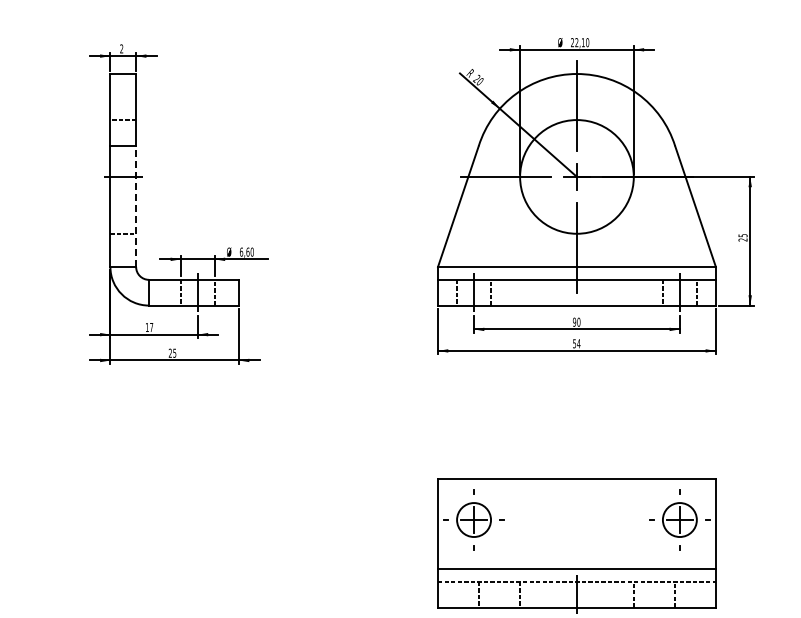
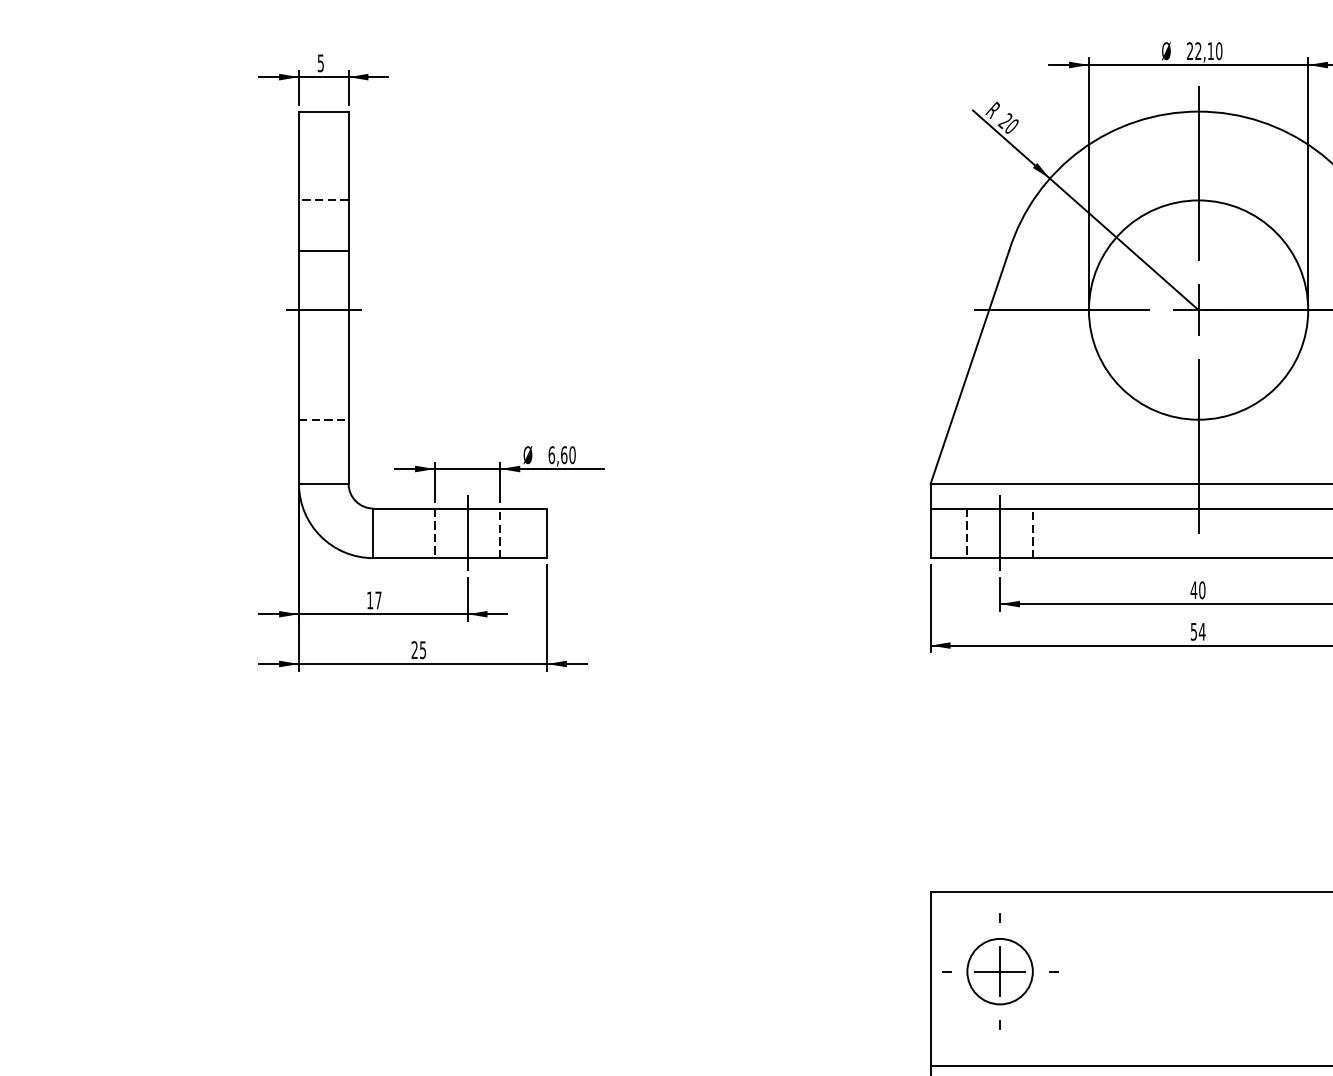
text: (121, 48) -> (320, 62), 2 -> 5
line: (136, 206) -> (349, 367), dashed -> solid
text: (574, 321) -> (1193, 588), 90 -> 40

